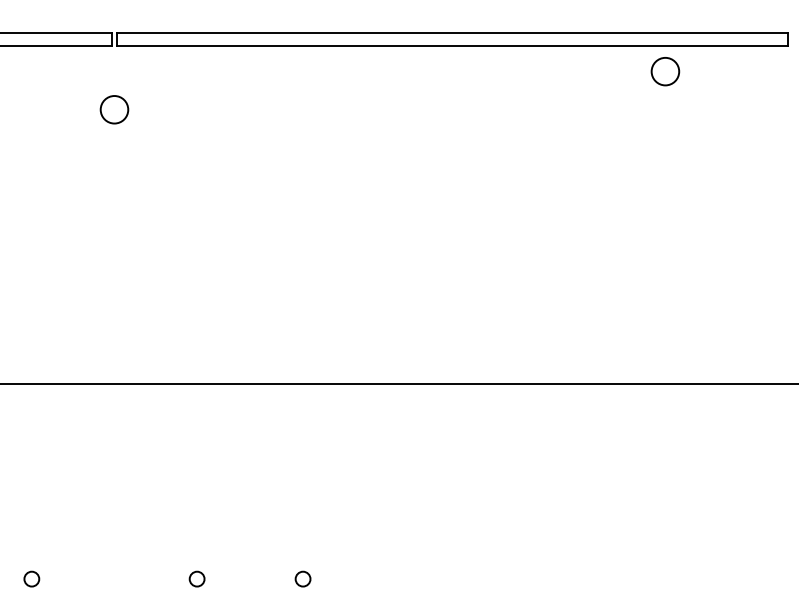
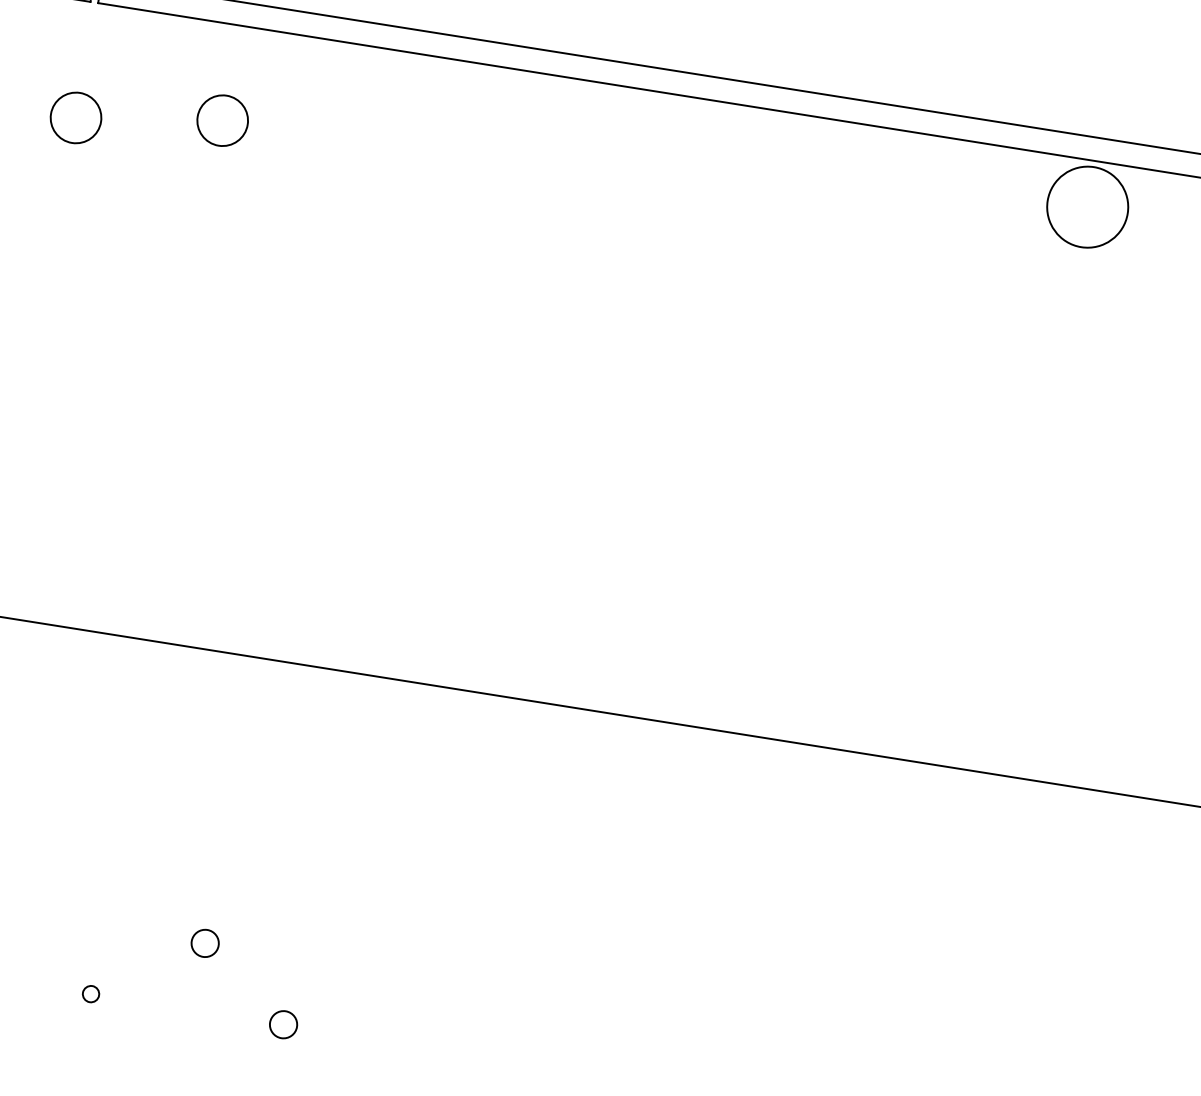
circle: (665, 71) -> (1087, 206), size x1.6
circle: (193, 98) -> (222, 120), added
circle: (253, 541) -> (204, 942), added
circle: (196, 578) -> (90, 992), size x0.6

